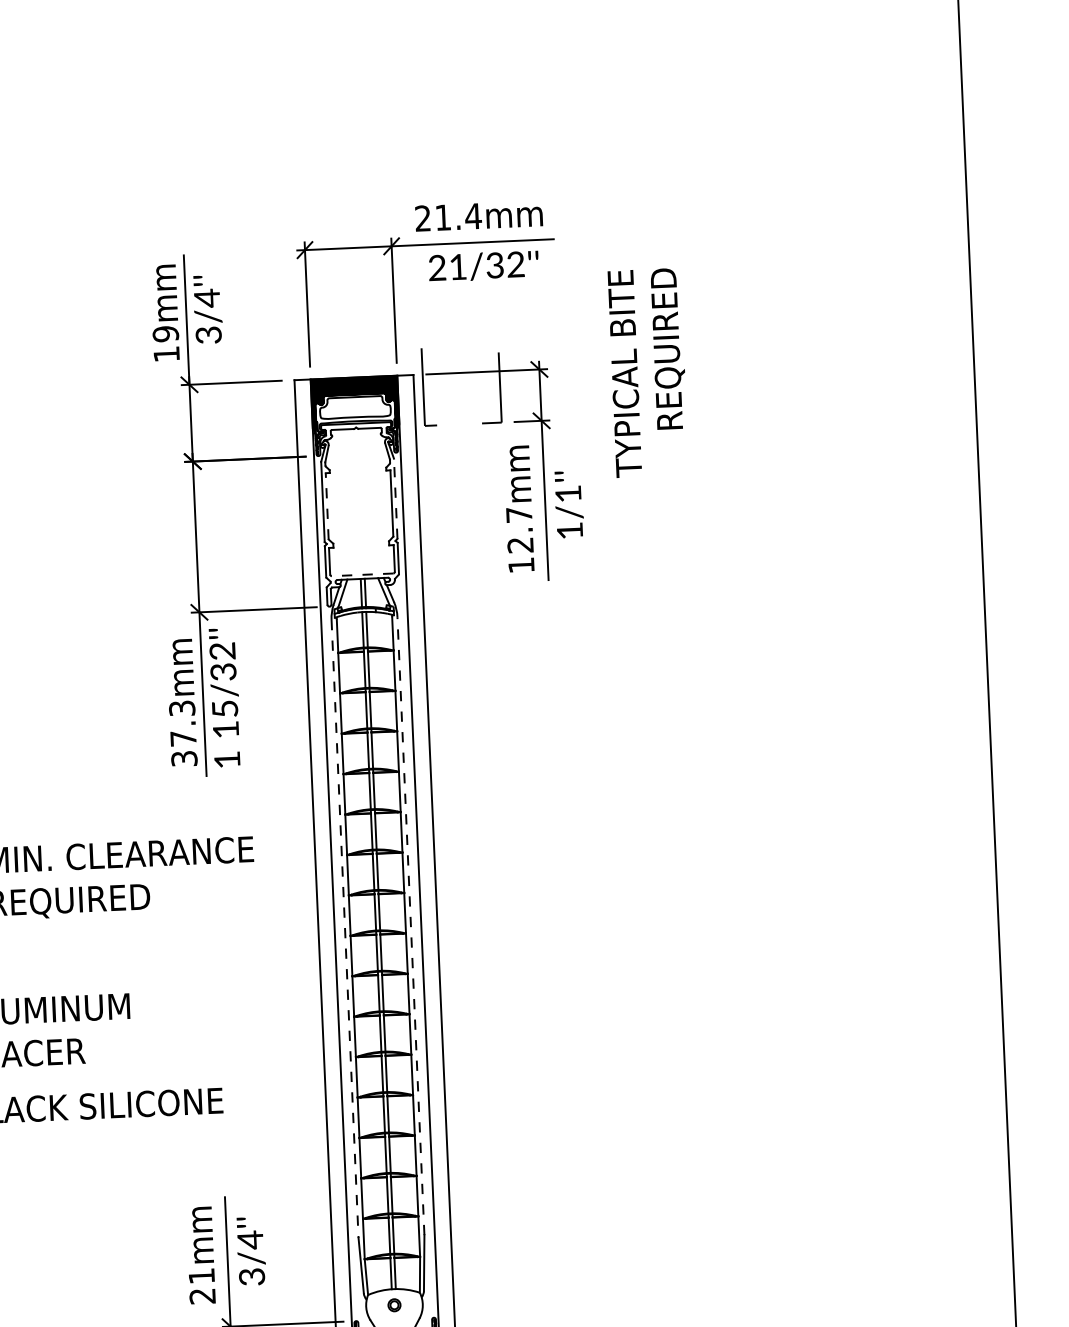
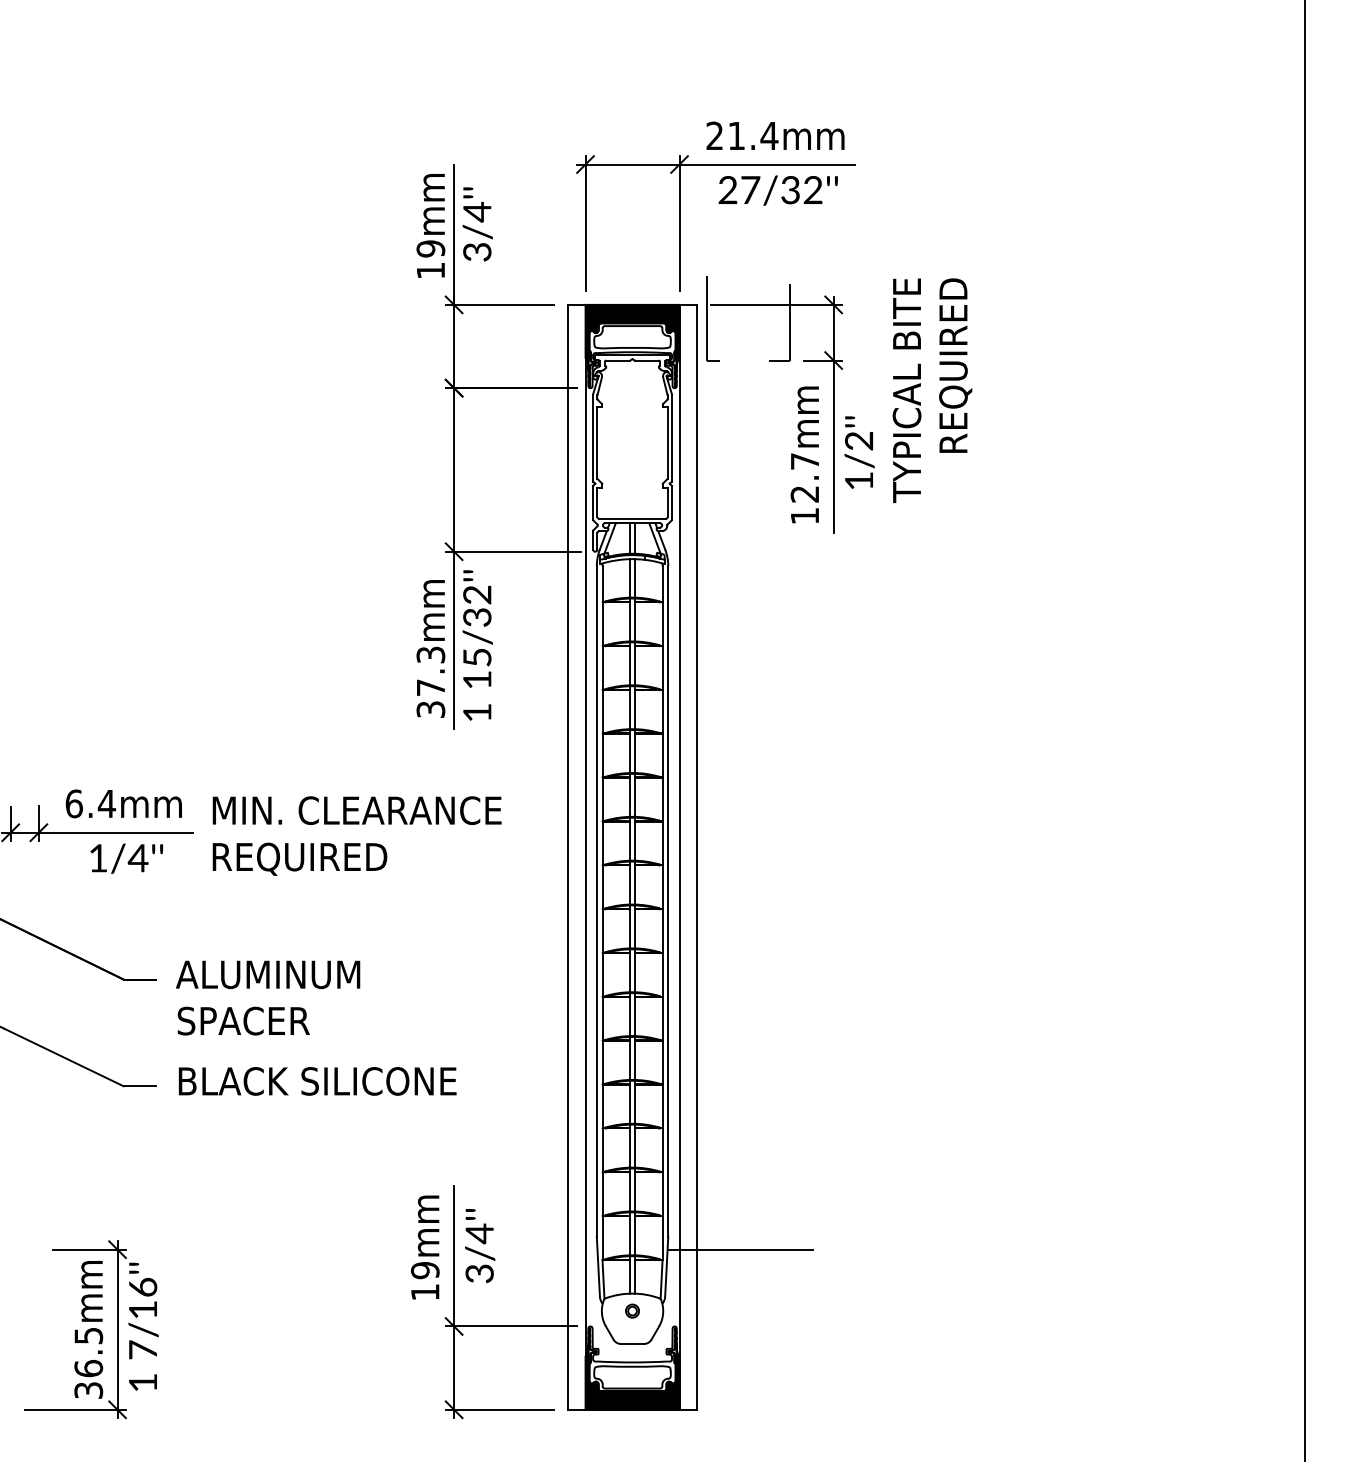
text: (458, 266) -> (750, 189), 21/32''\f] -> 27/32''\f]
text: (648, 372) -> (932, 390), moved
text: (567, 493) -> (858, 440), 1/1''\f] -> 1/2''\f]
line: (396, 499) -> (672, 438), dashed -> solid
line: (327, 505) -> (597, 442), dashed -> solid
line: (362, 574) -> (632, 518), dashed -> solid
line: (411, 925) -> (668, 900), dashed -> solid
line: (344, 929) -> (596, 901), dashed -> solid
line: (495, 1243) -> (744, 1249), added
text: (202, 1286) -> (425, 1281), 21mm -> 19mm

